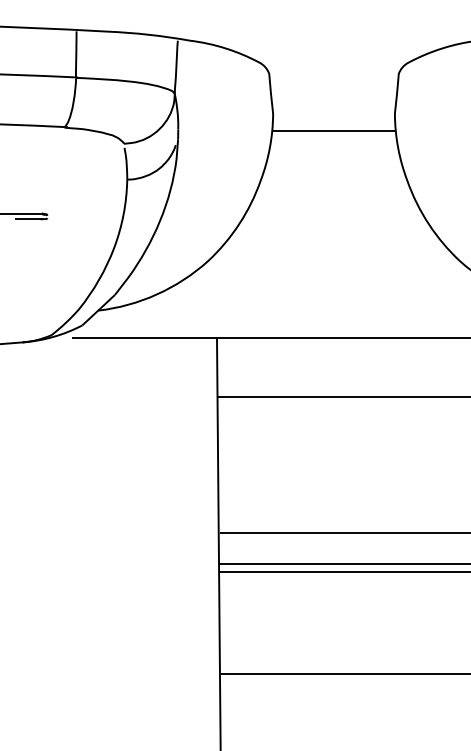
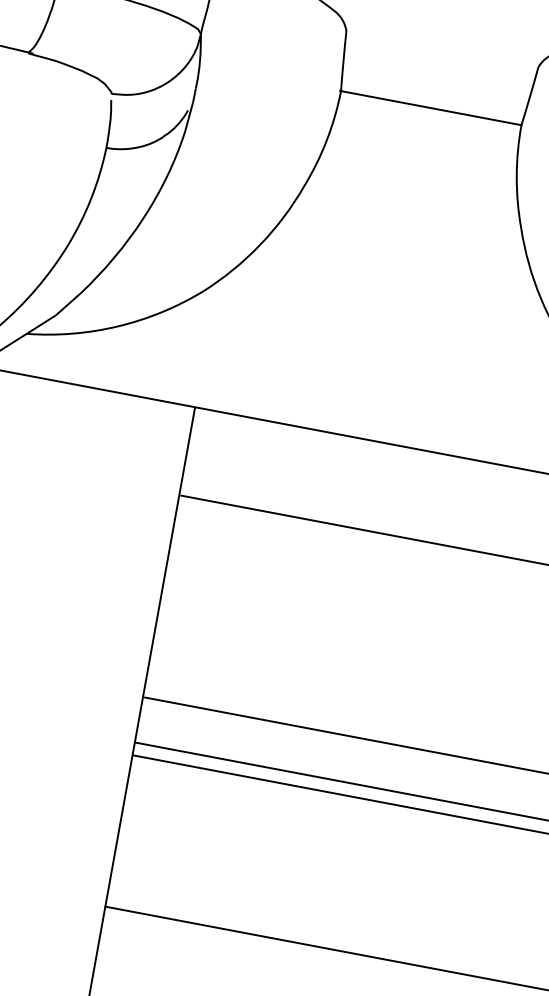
line: (333, 130) -> (430, 107), moved

